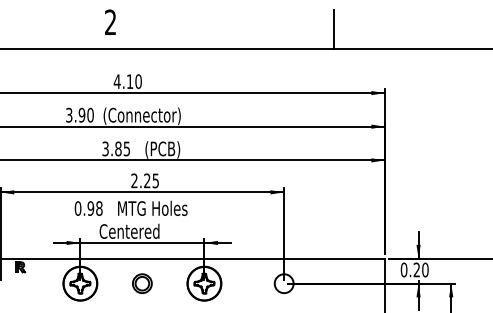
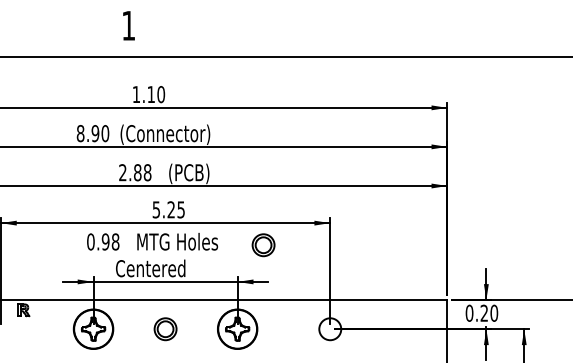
text: (110, 22) -> (128, 25), 2 -> 1
line: (334, 29) -> (388, 33), removed
text: (117, 81) -> (136, 94), 4.10 -> 1.10
text: (69, 115) -> (80, 133), 3.90 -> 8.90
text: (116, 148) -> (135, 172), 3.85 -> 2.88
text: (133, 180) -> (155, 209), 2.25 -> 5.25
part: (226, 211) -> (263, 245), added

